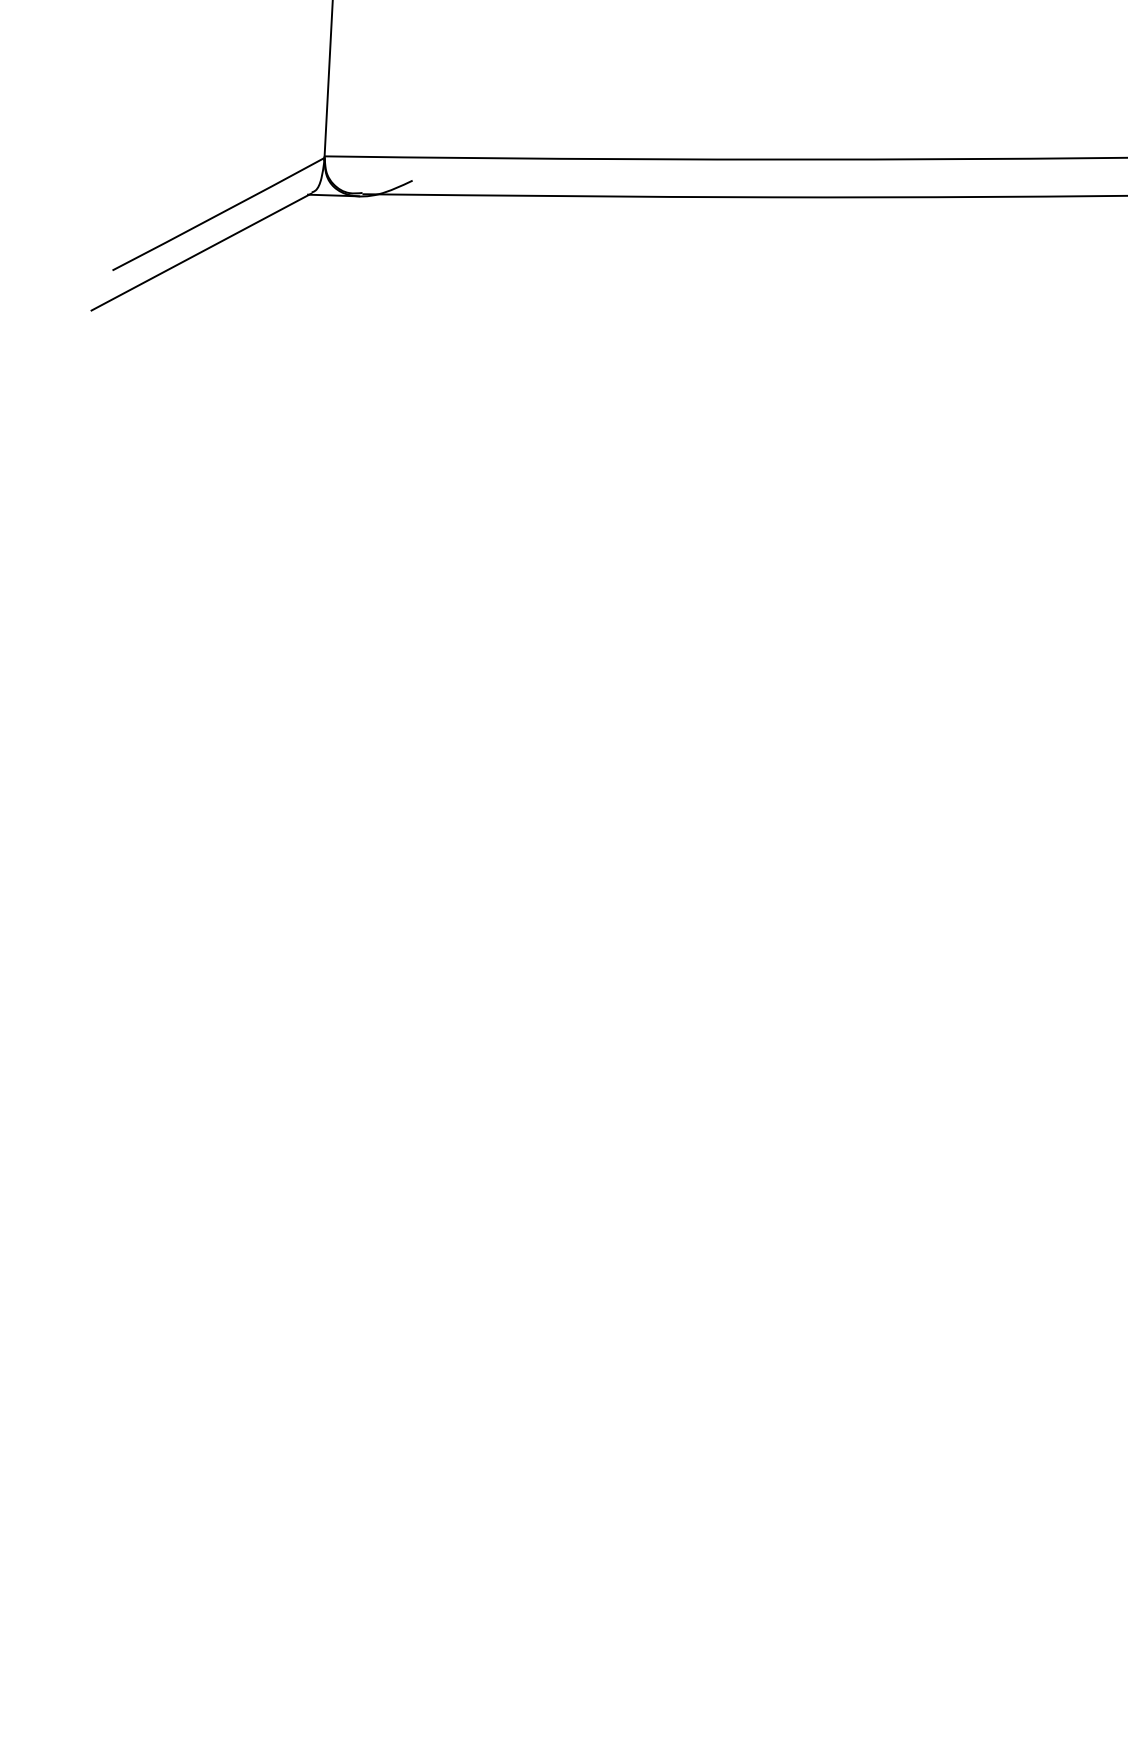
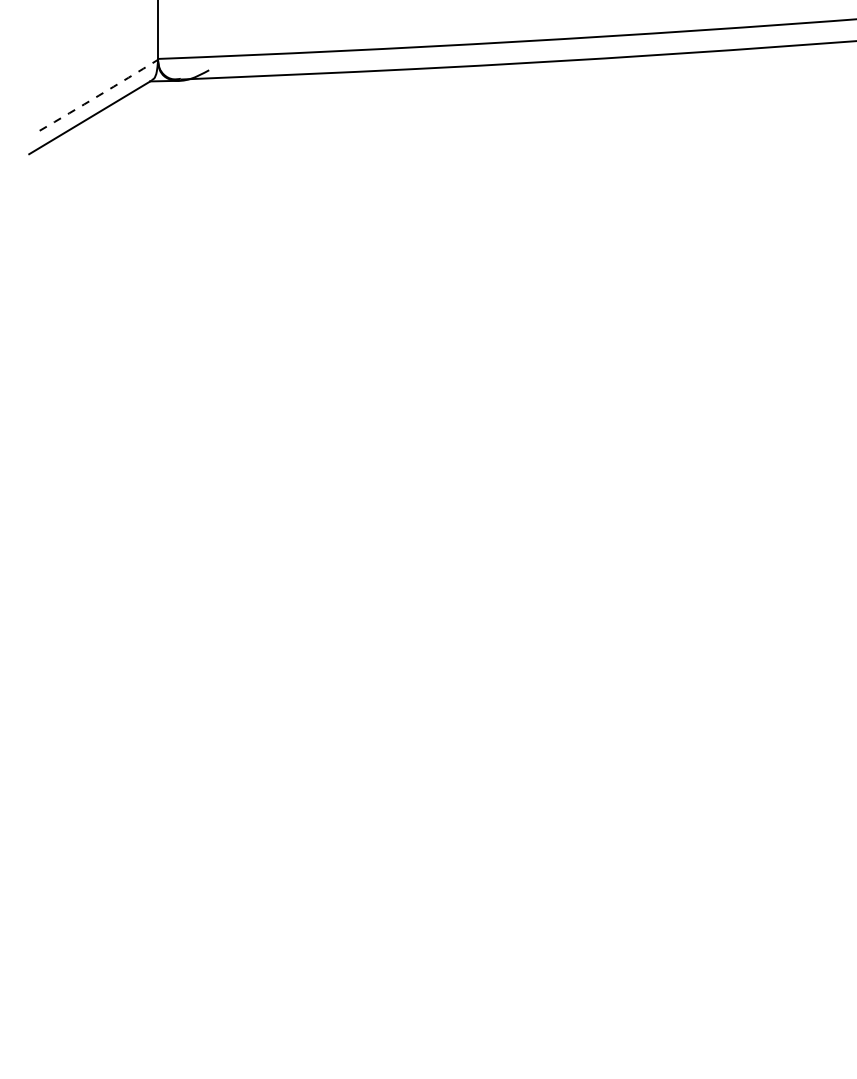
arc: (219, 214) -> (99, 95), solid -> dashed

